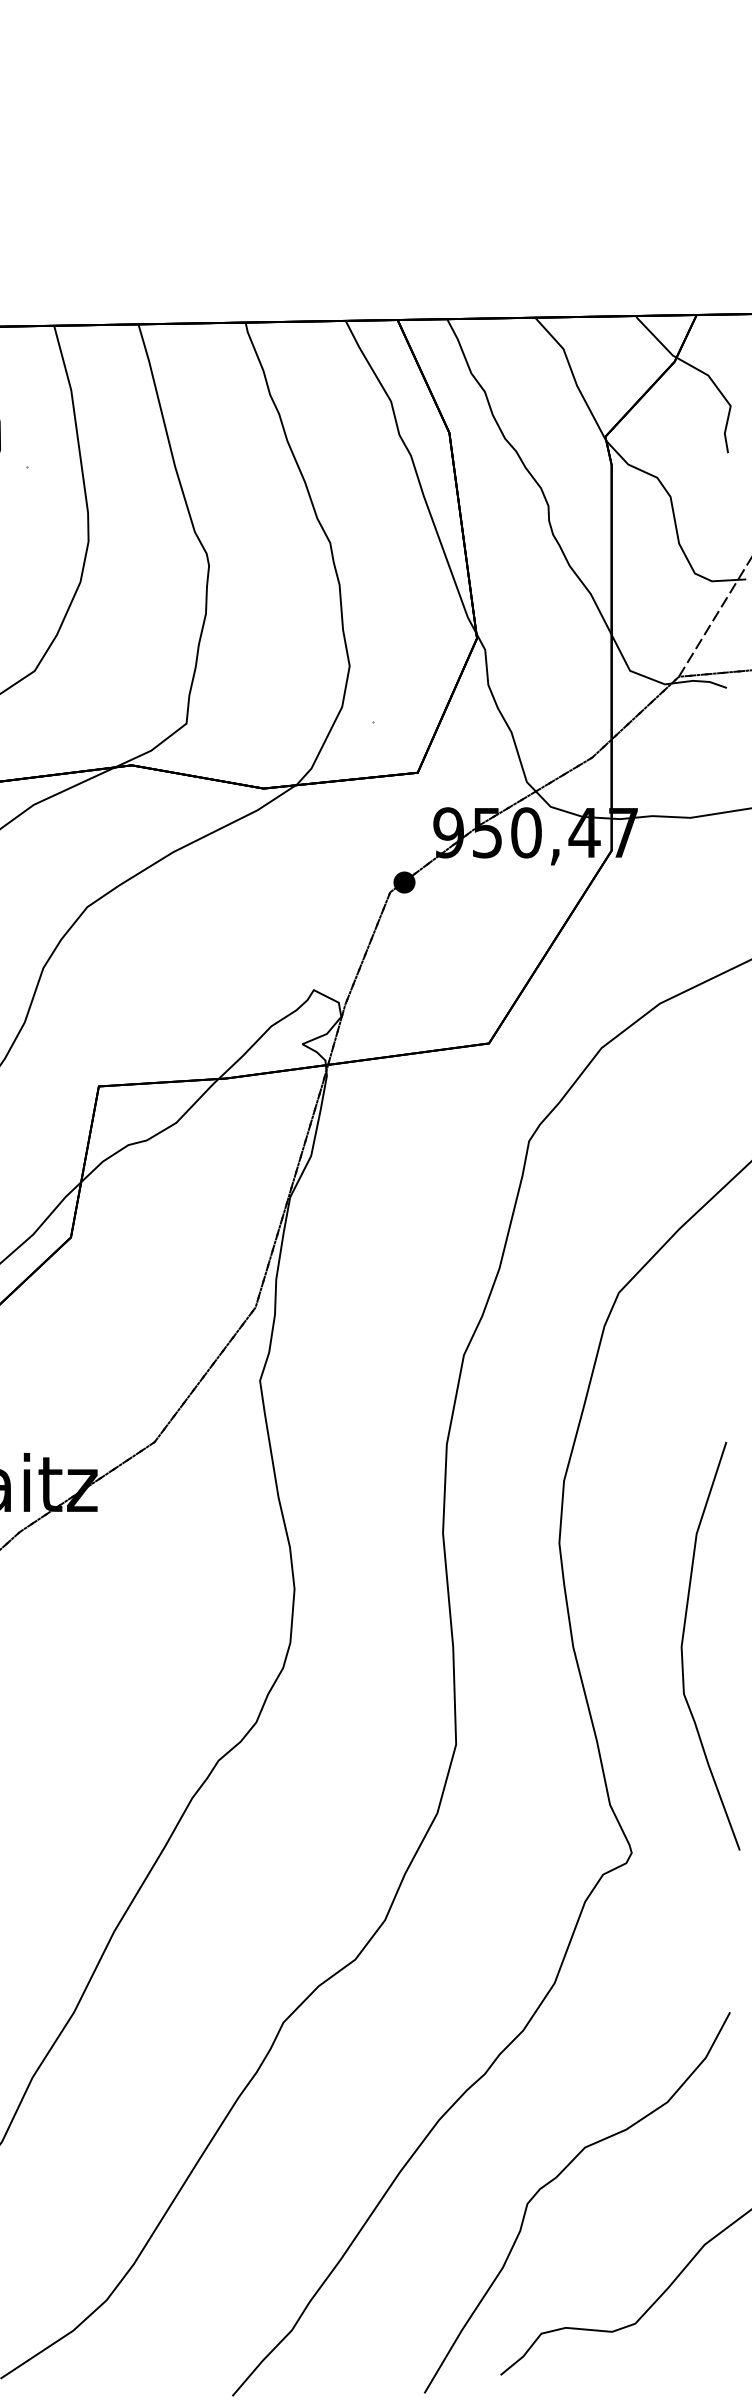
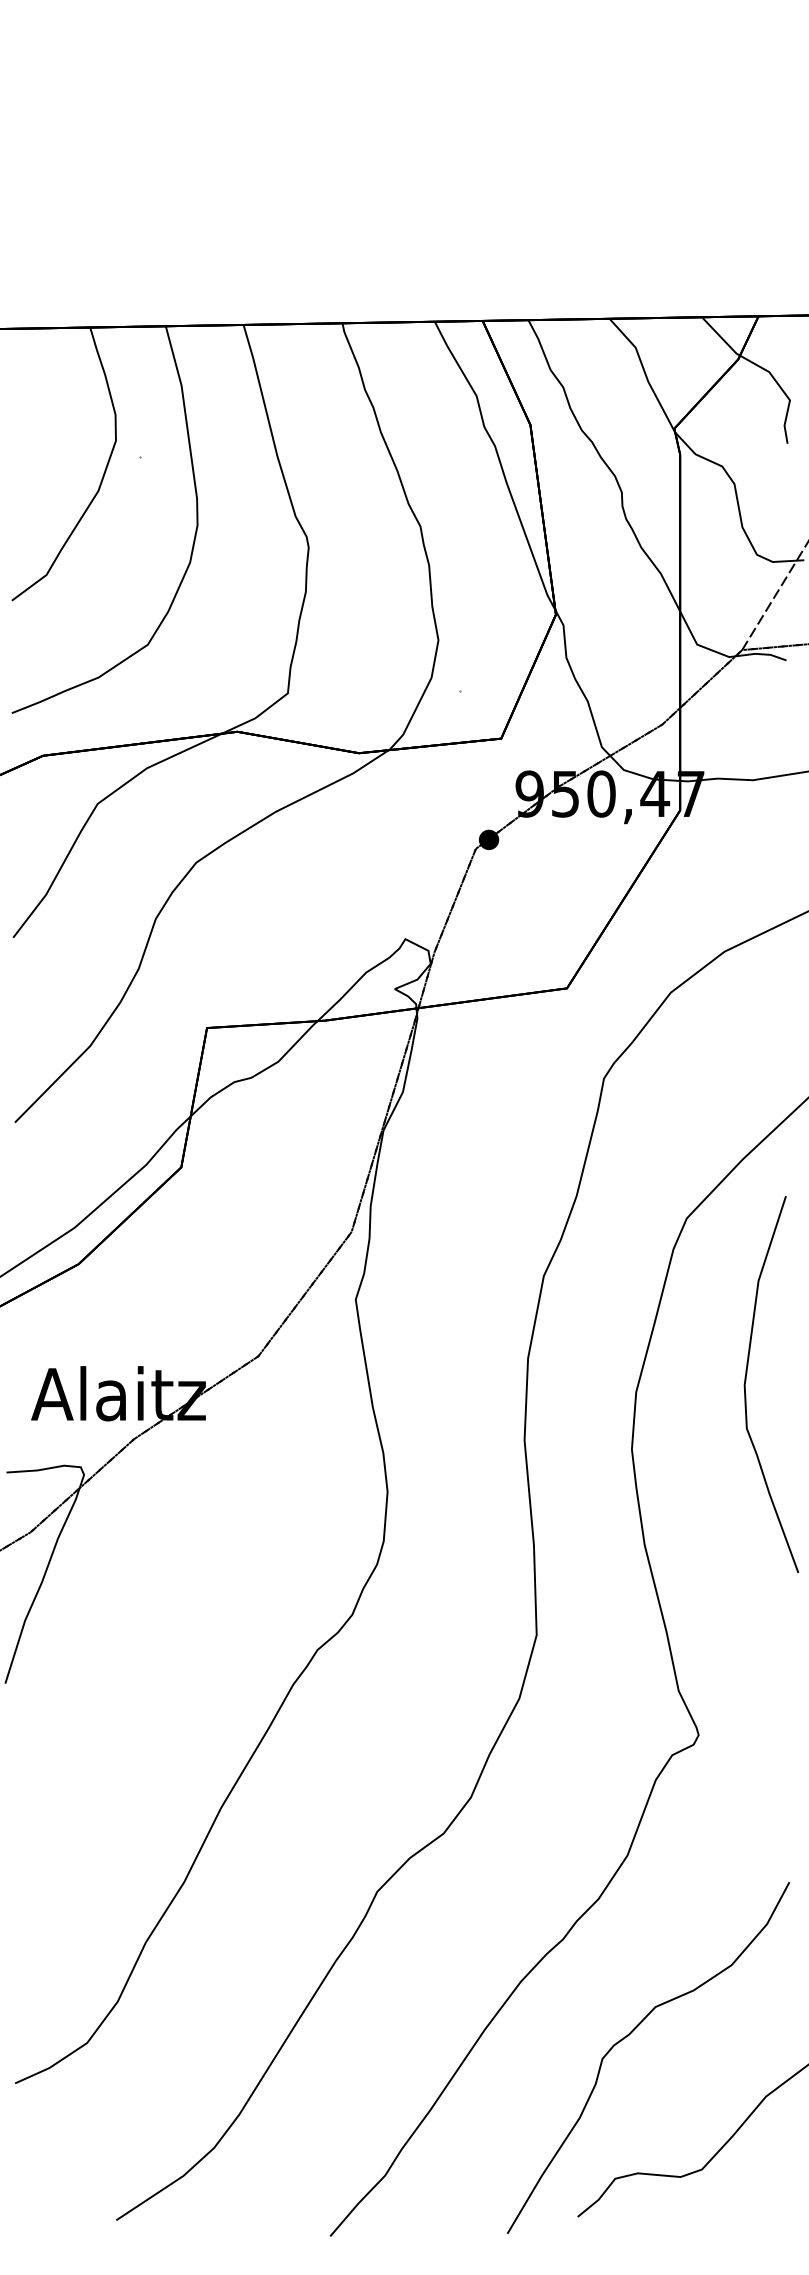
curve: (683, 1642) -> (746, 1381), moved

